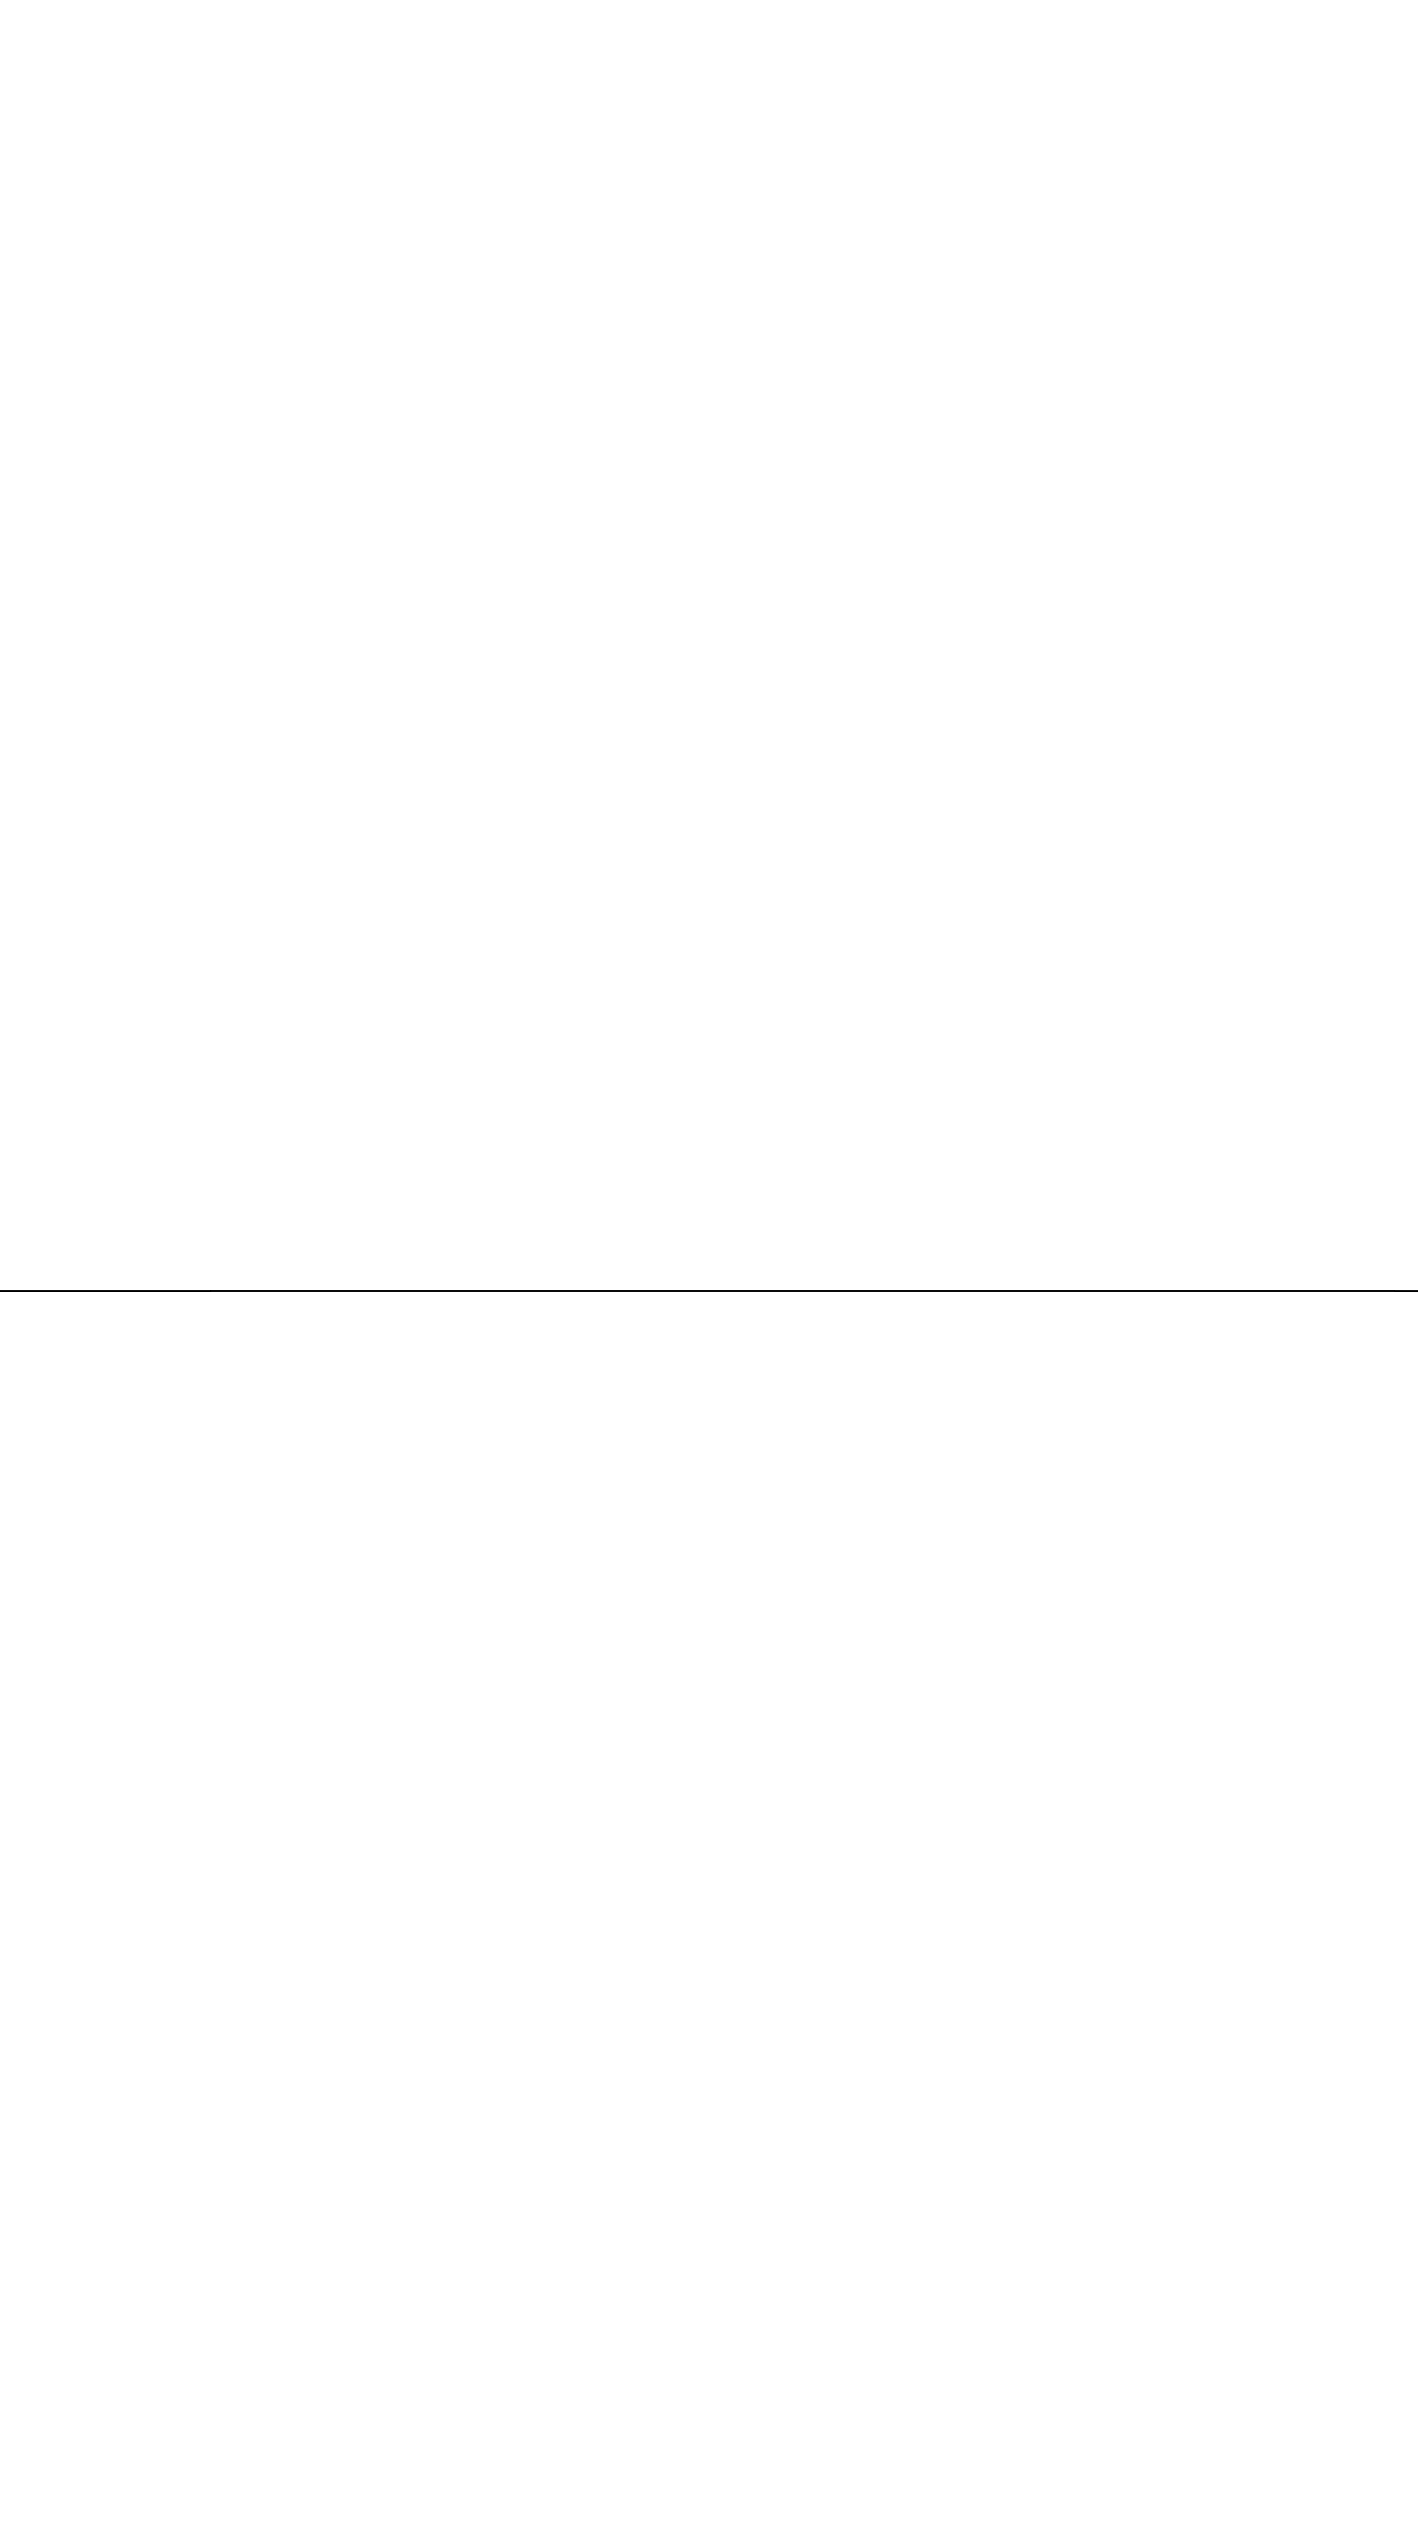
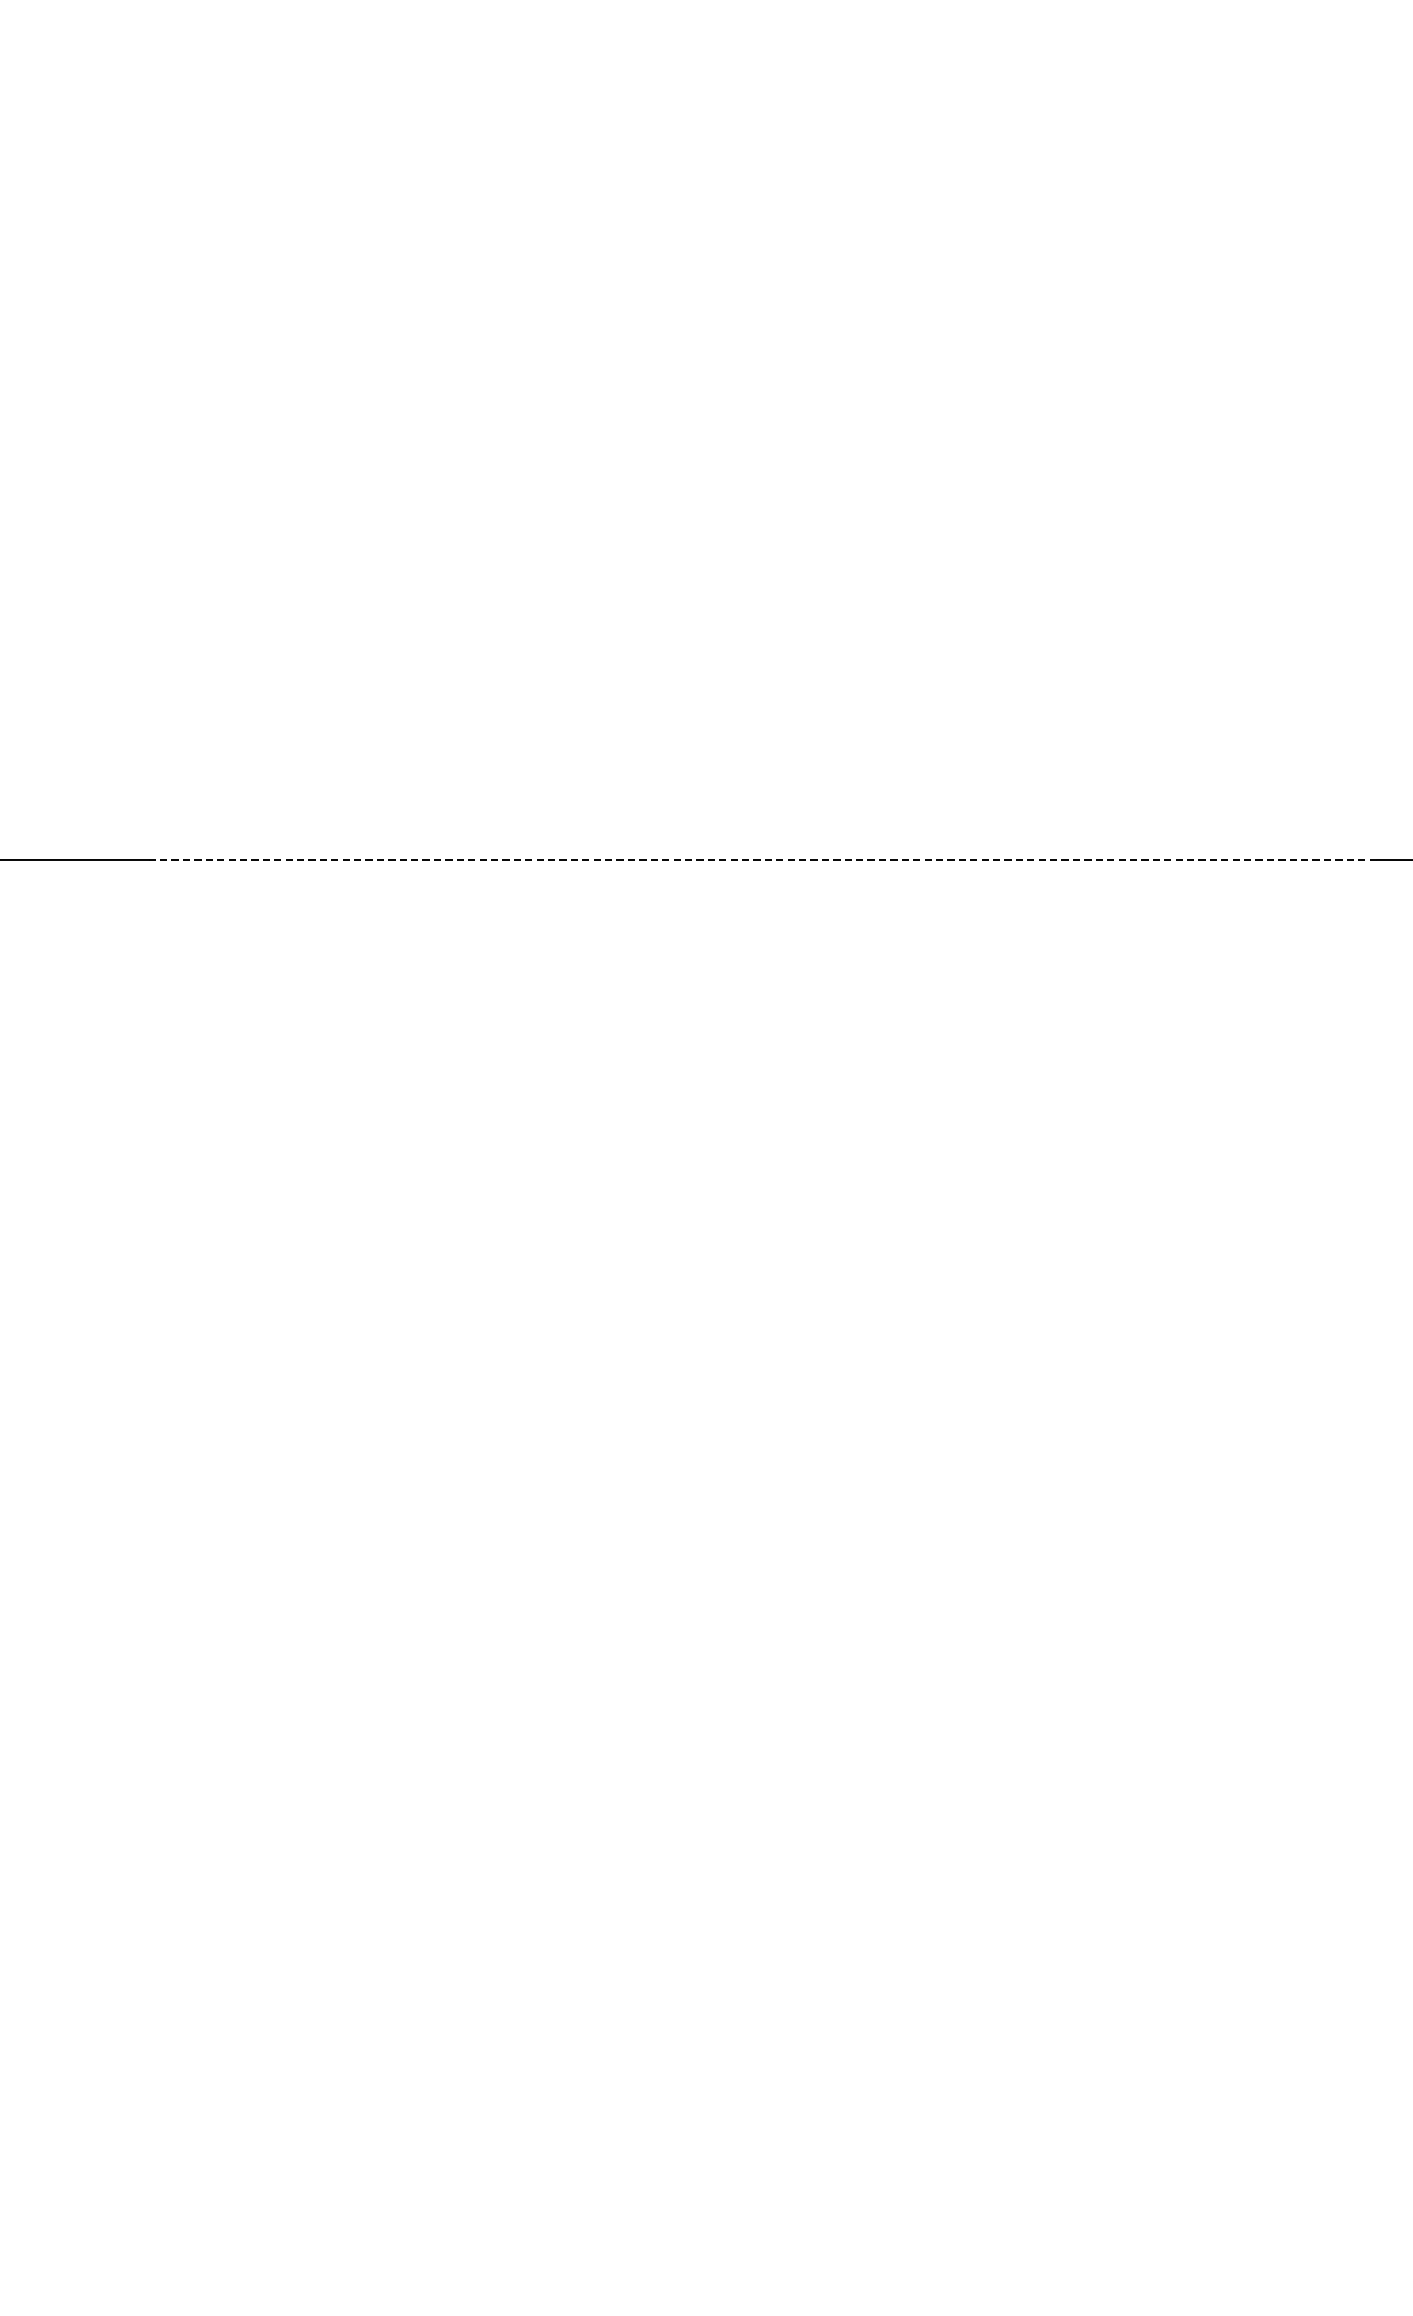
line: (802, 1291) -> (762, 860), solid -> dashed

